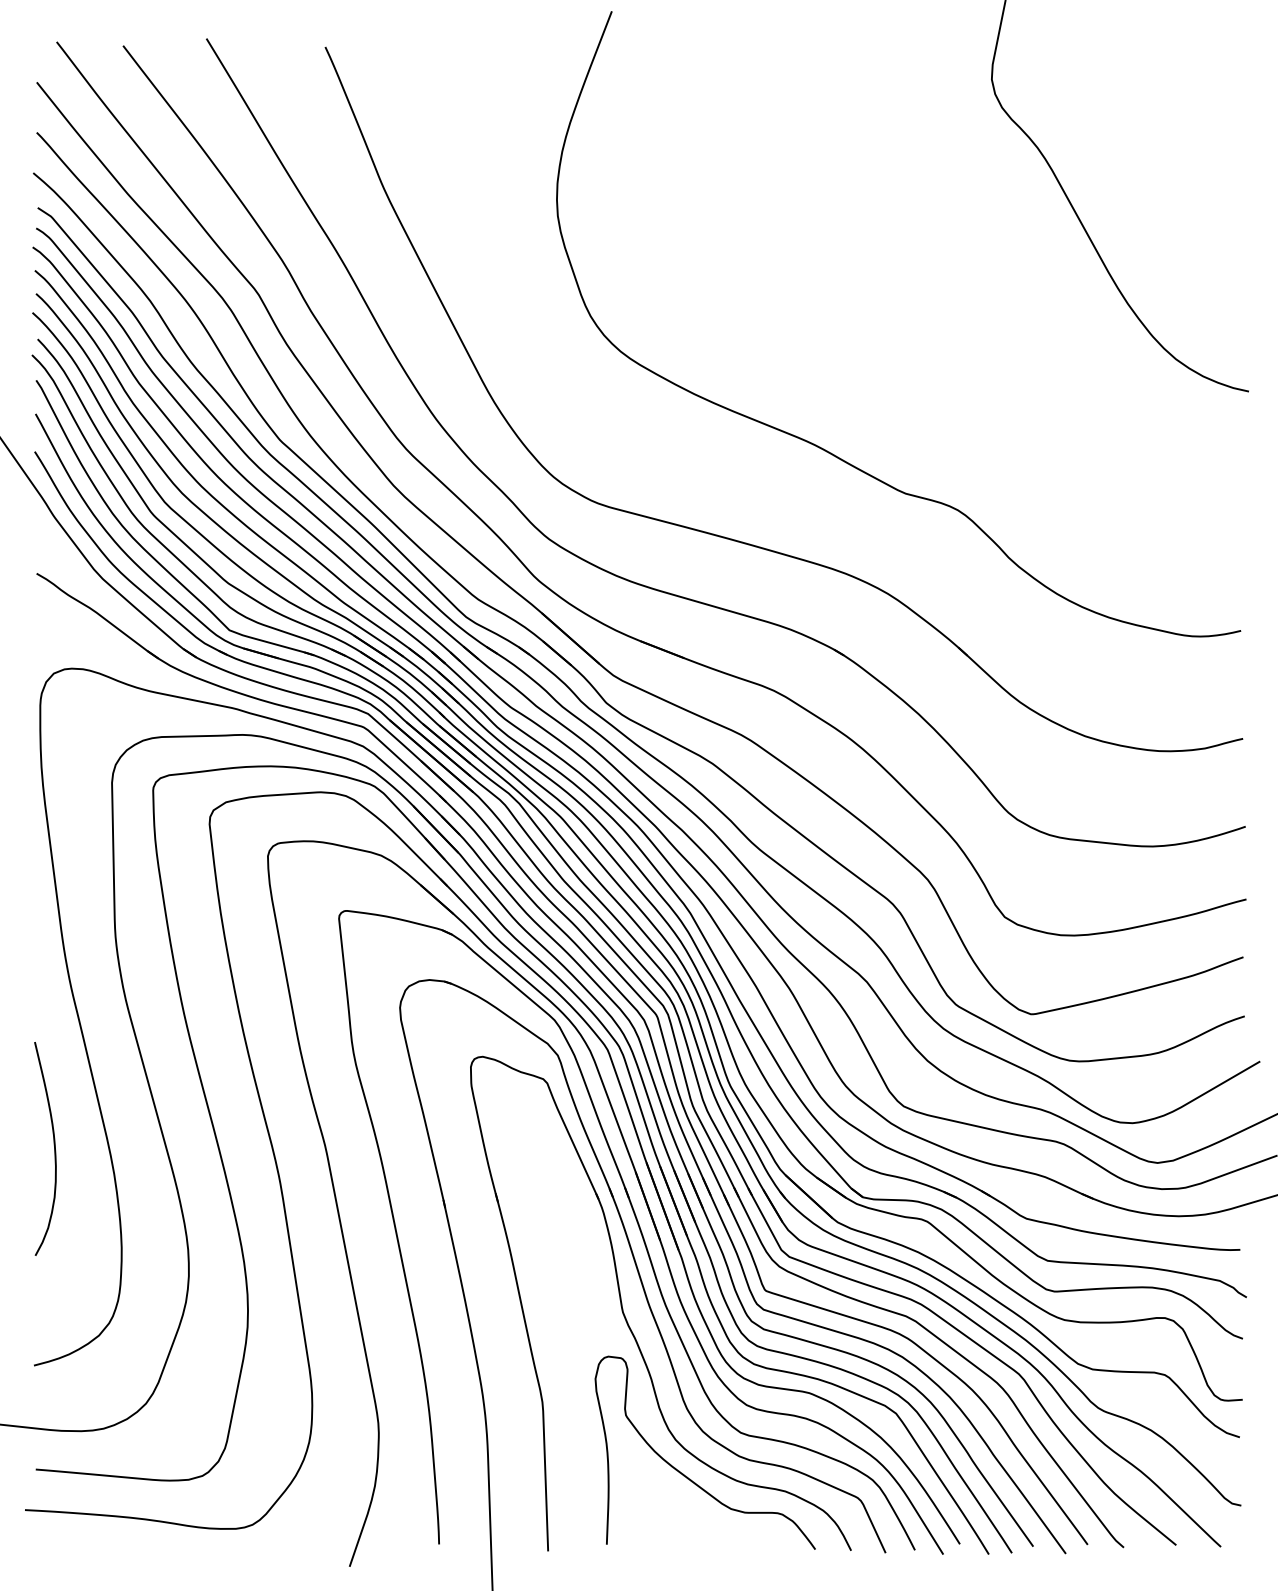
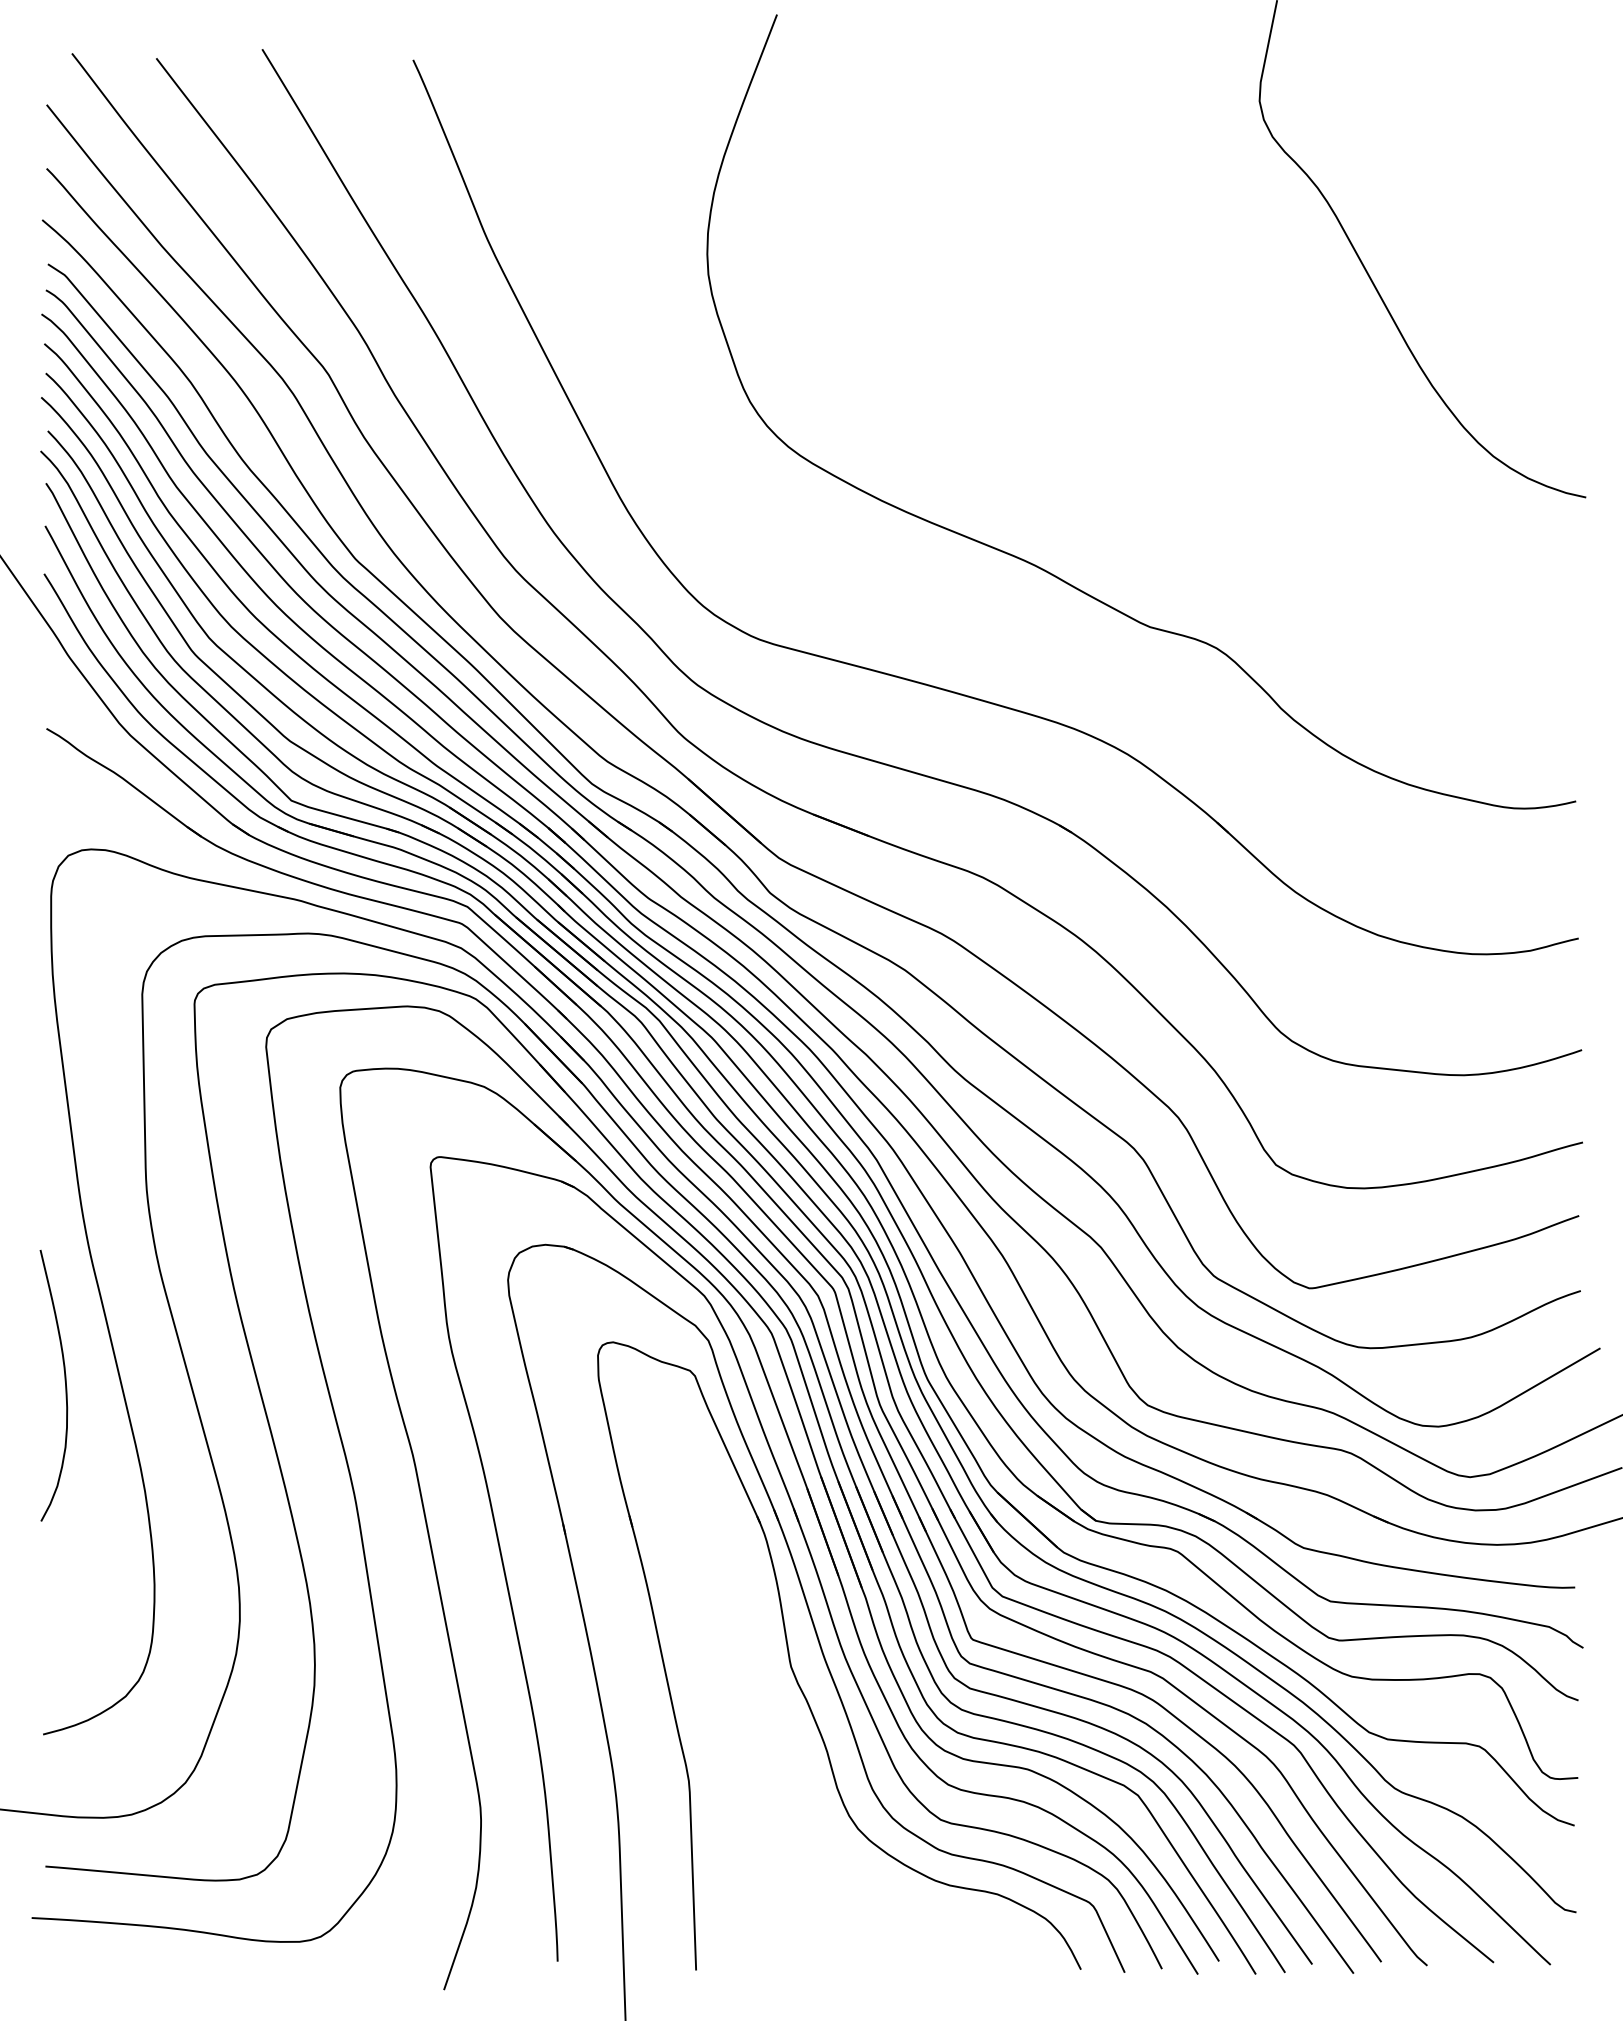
curve: (53, 1145) -> (64, 1381), moved
curve: (687, 1476) -> (873, 1875), removed

